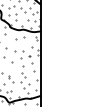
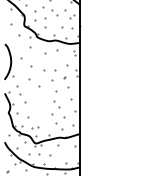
part: (10, 79) -> (37, 110), removed

